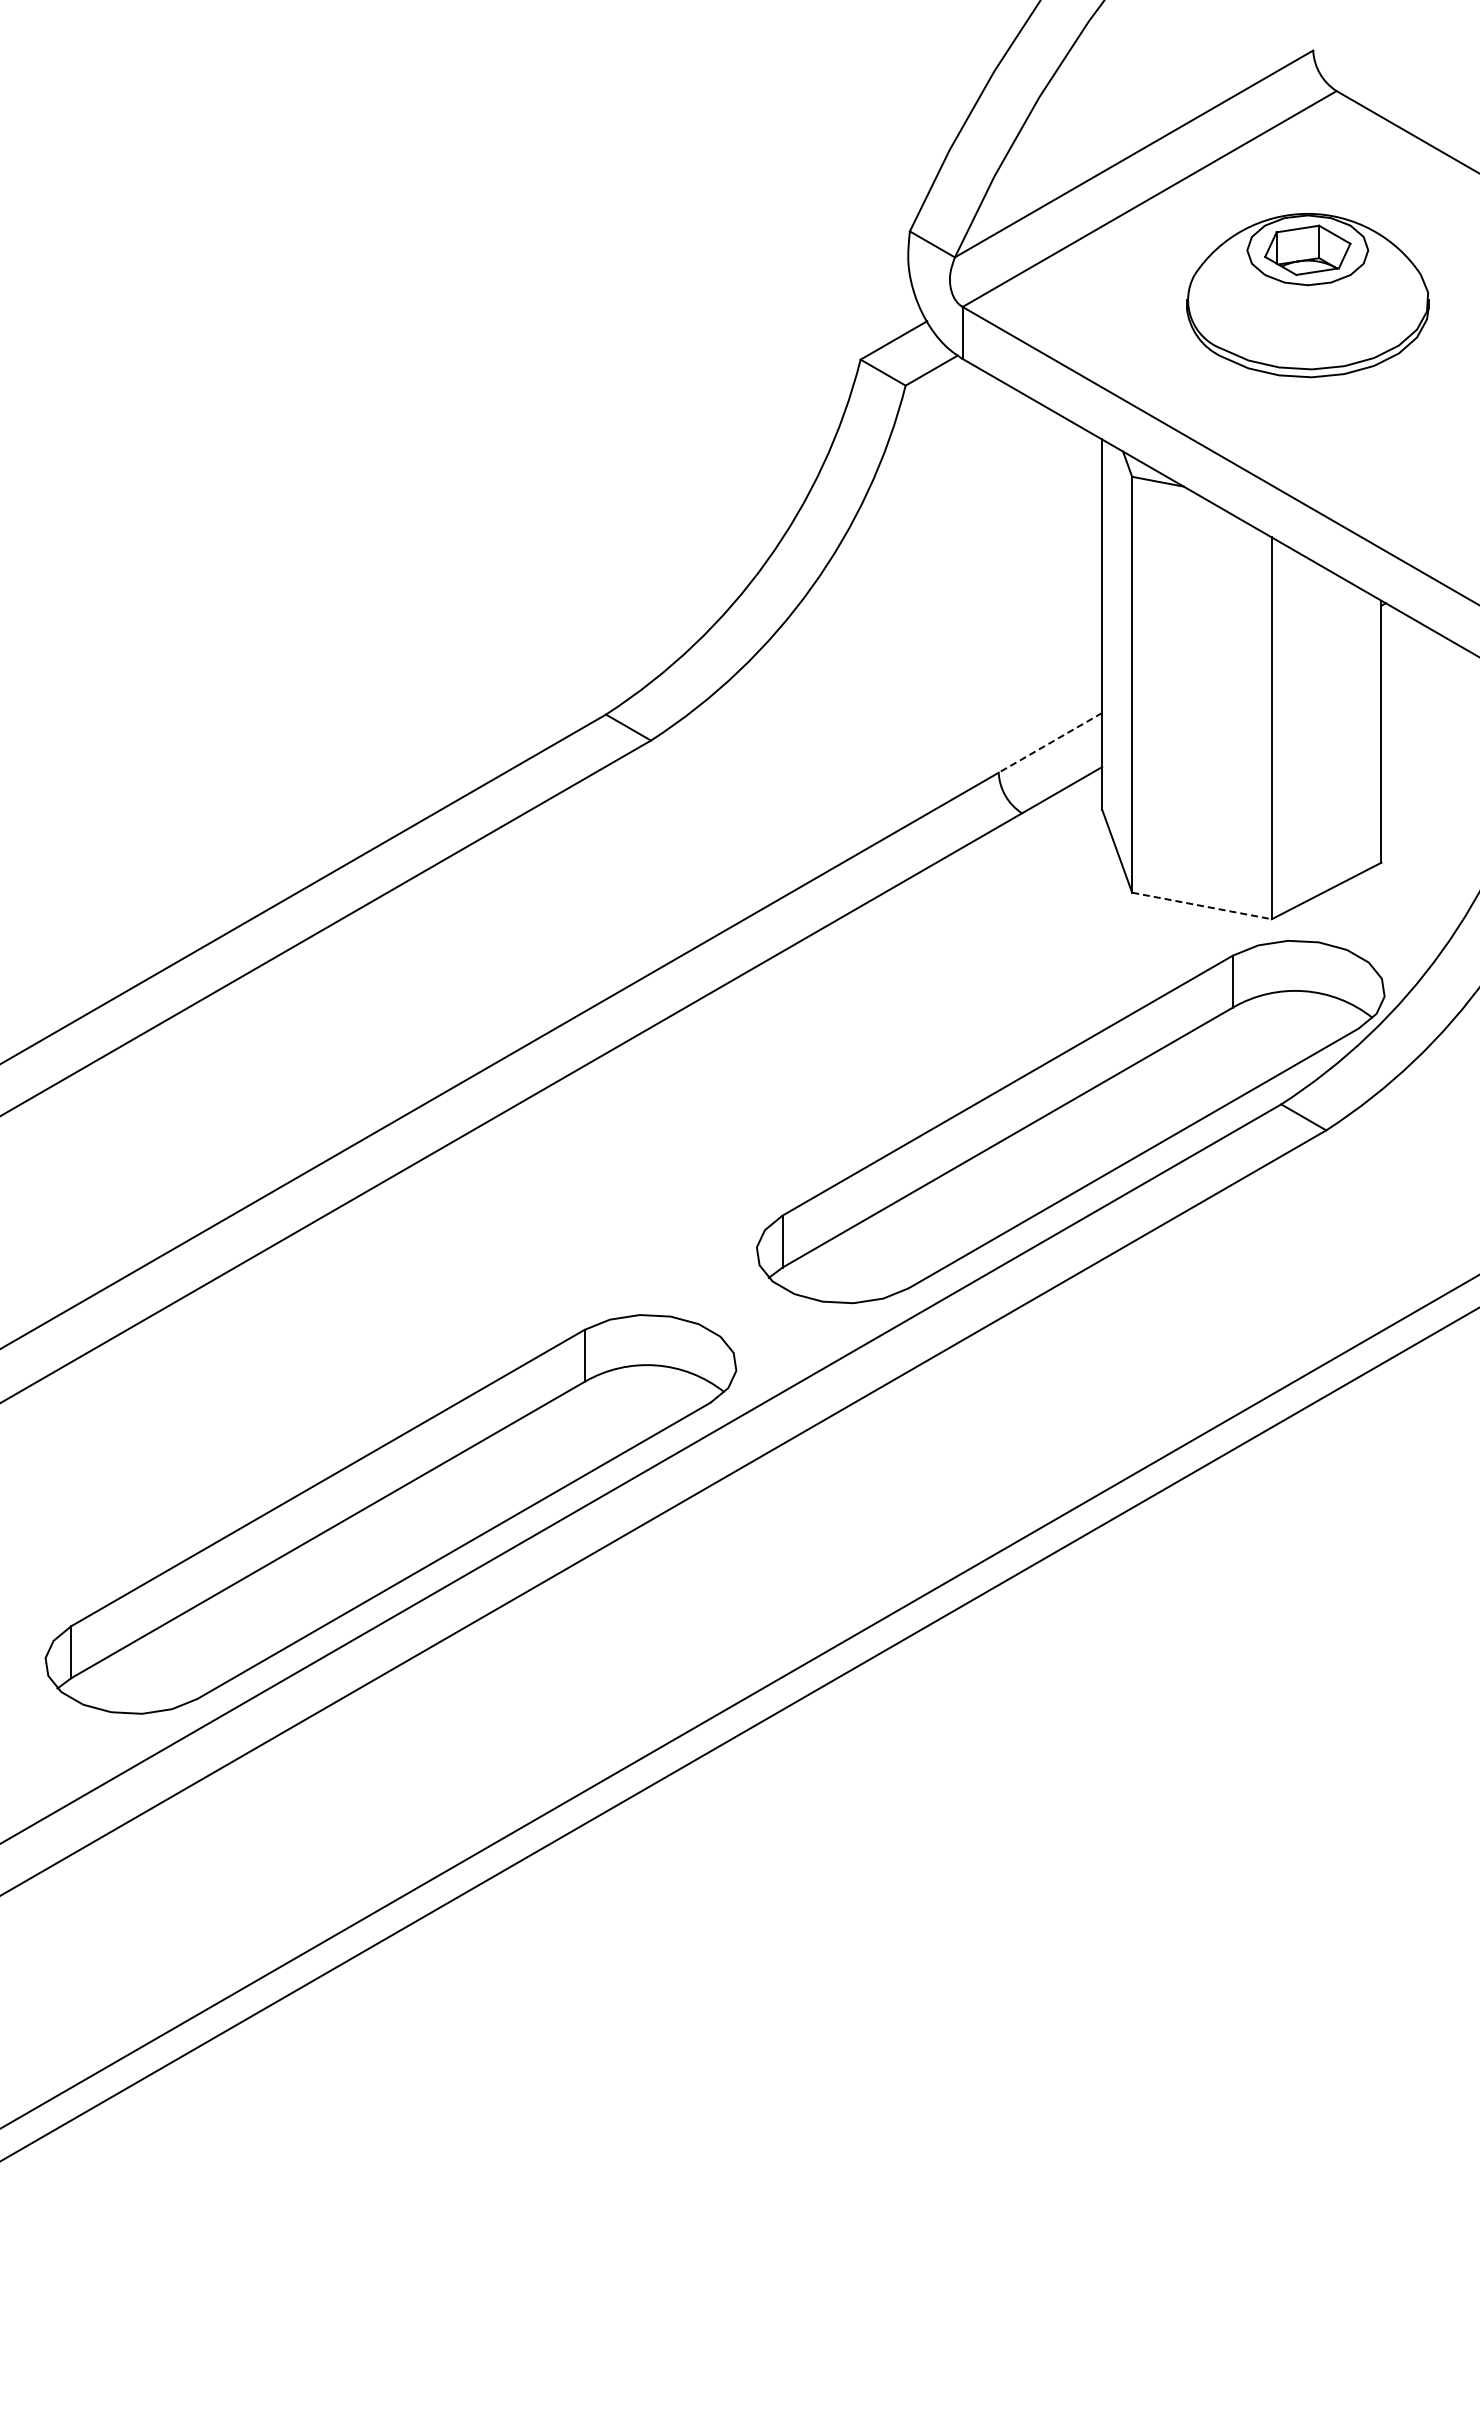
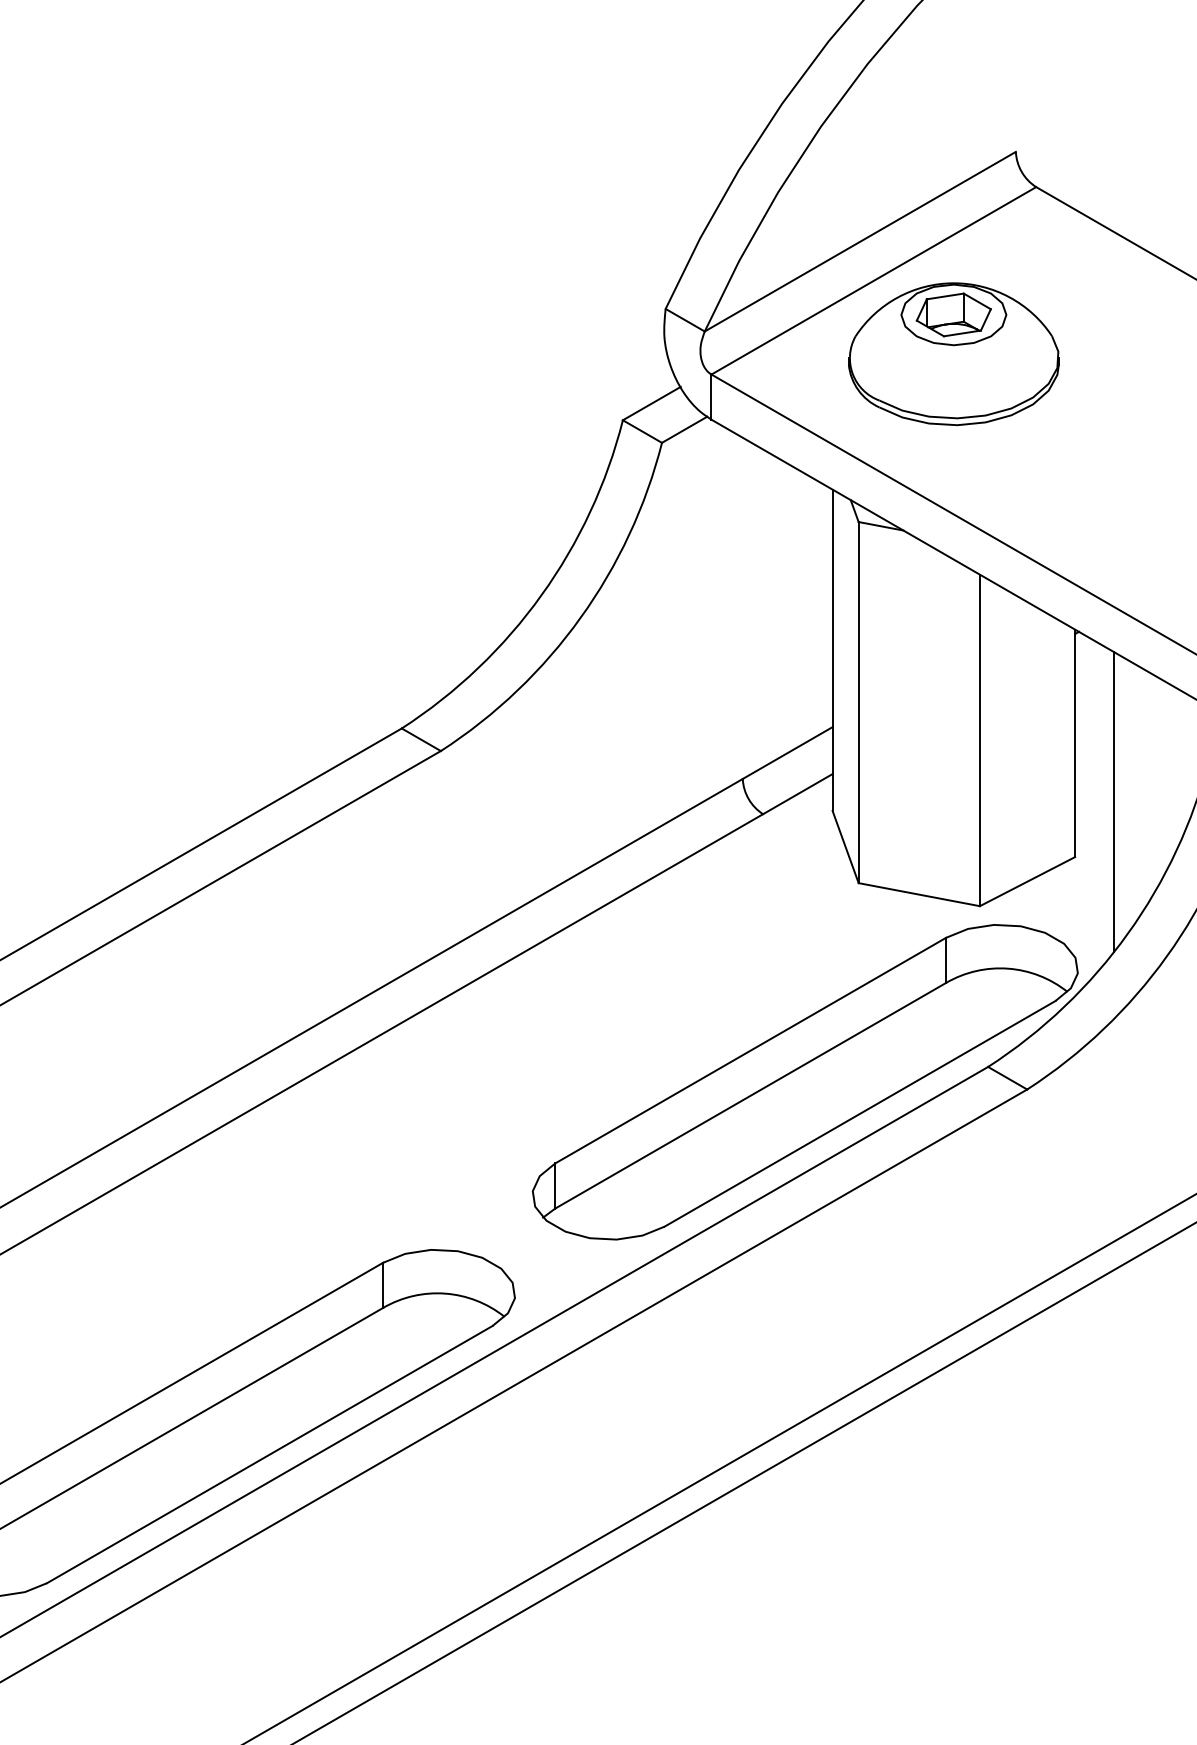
part: (1307, 295) -> (953, 354), moved
line: (1050, 742) -> (787, 752), dashed -> solid
line: (1426, 798) -> (1114, 801), added
line: (1202, 906) -> (919, 895), dashed -> solid

